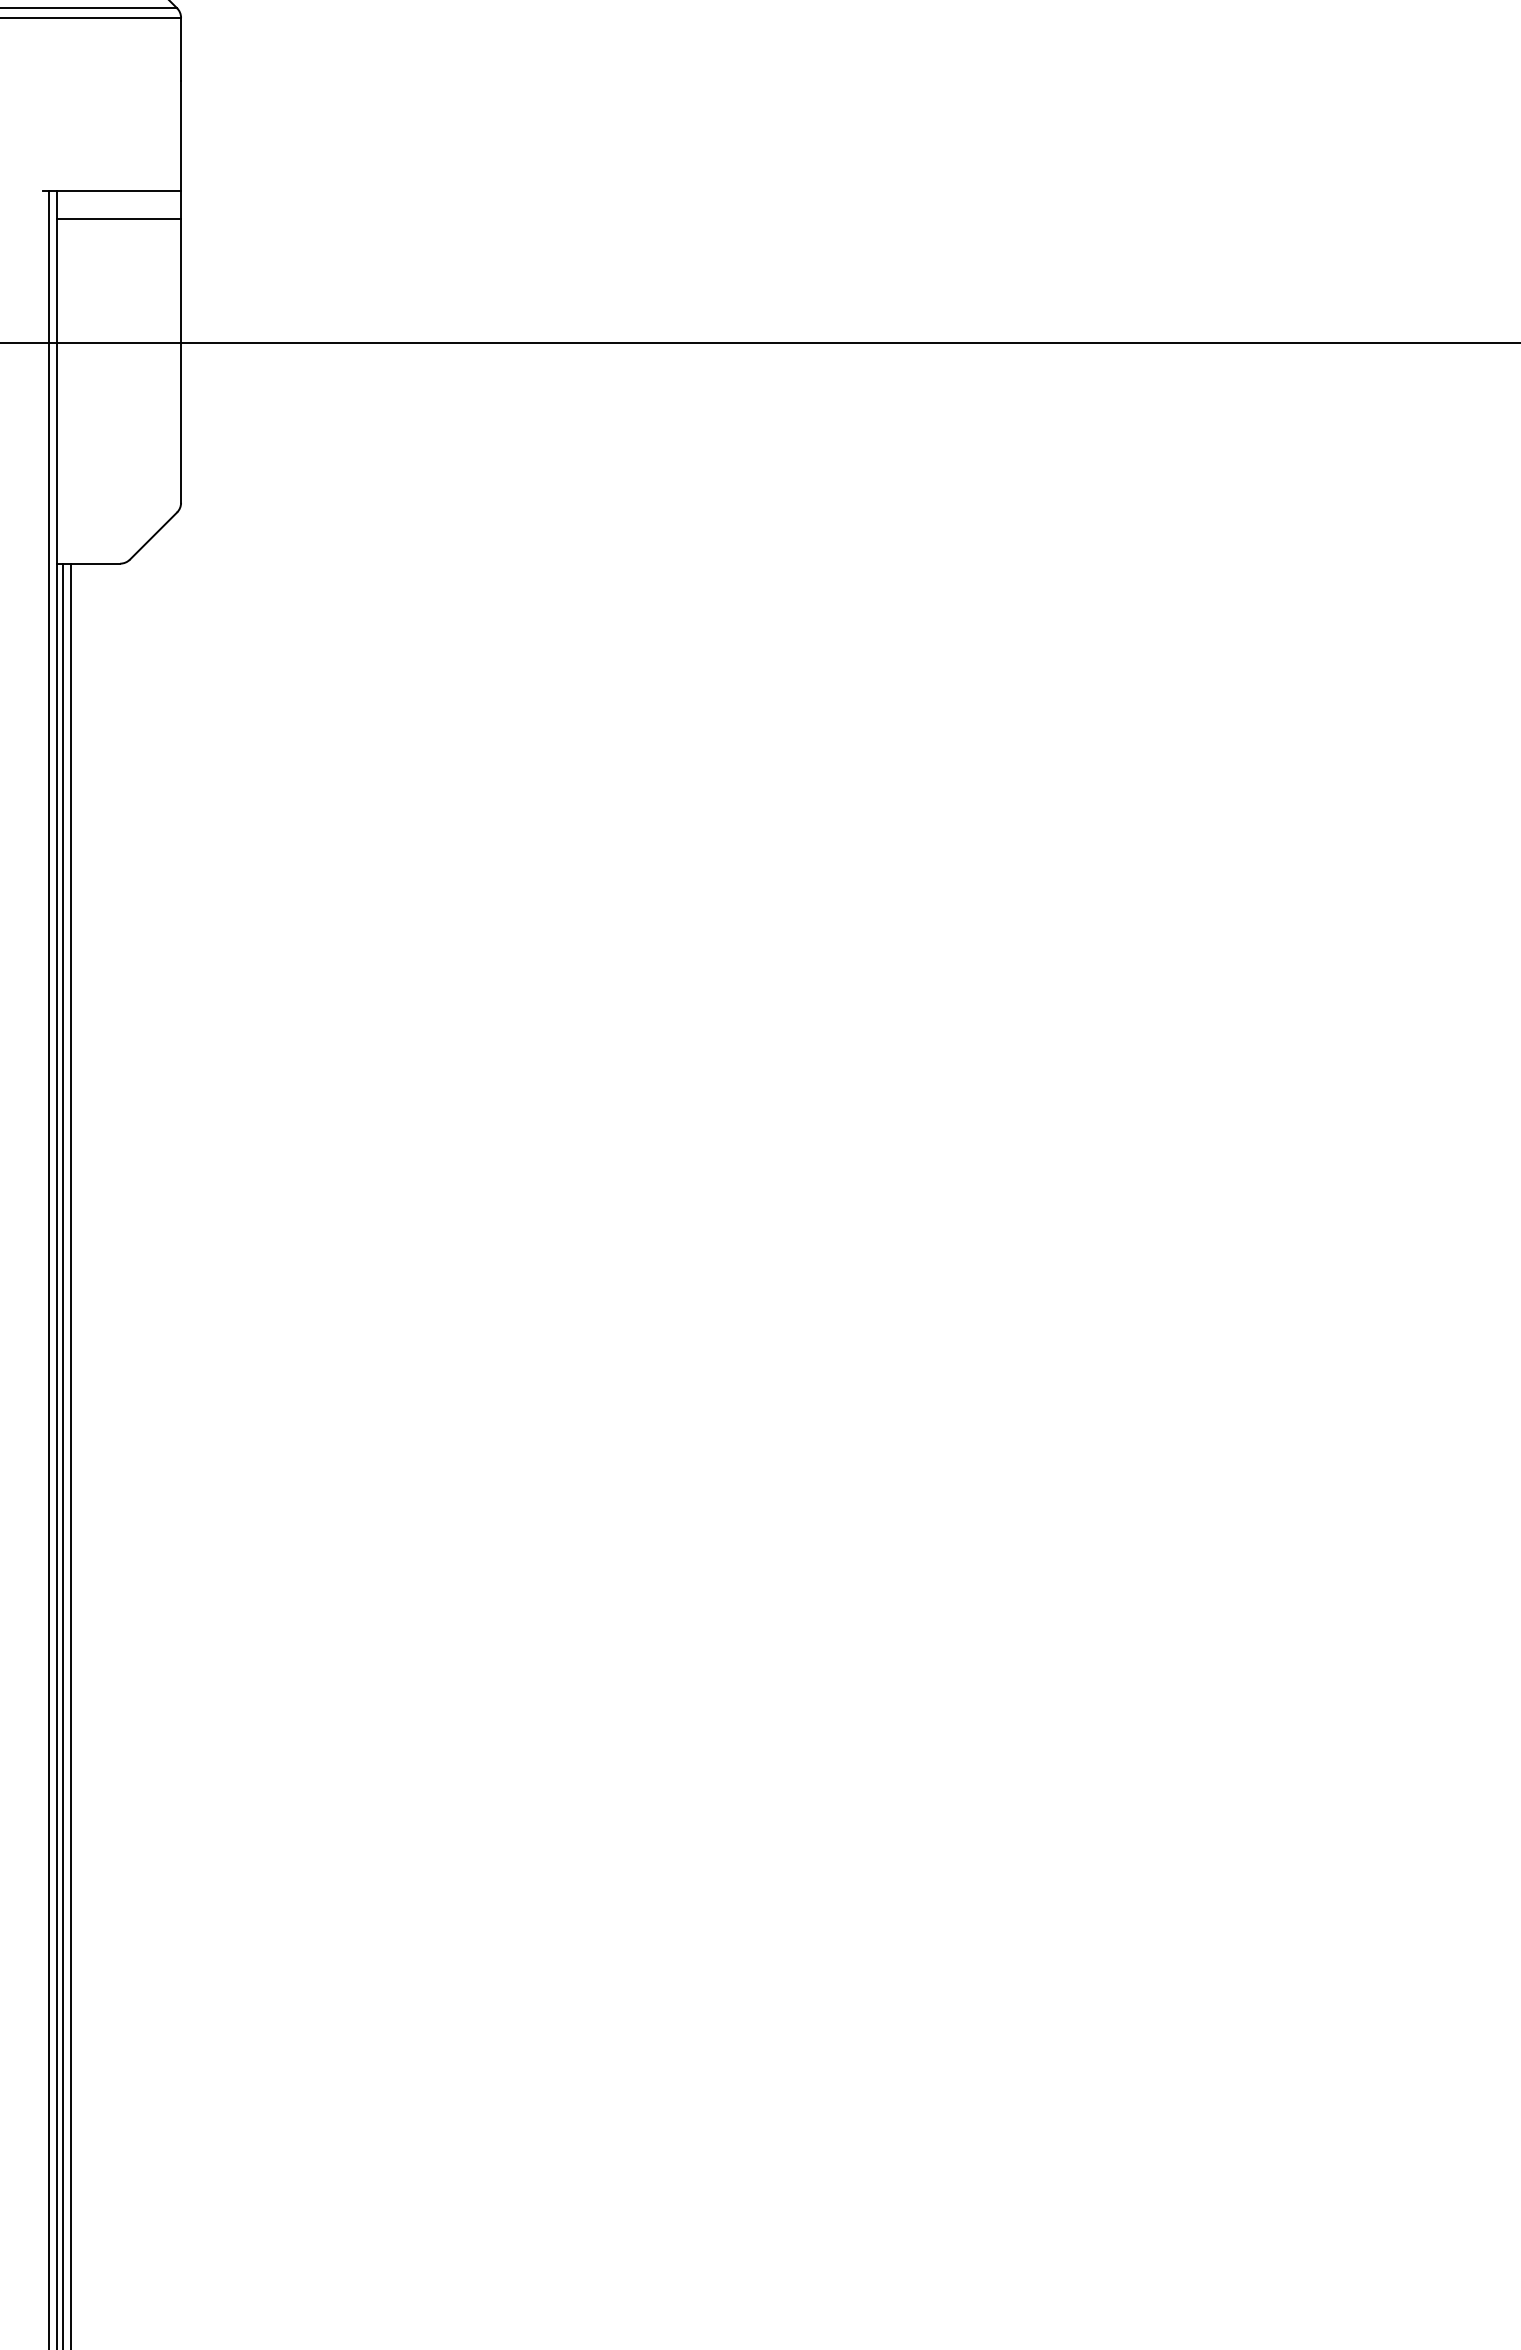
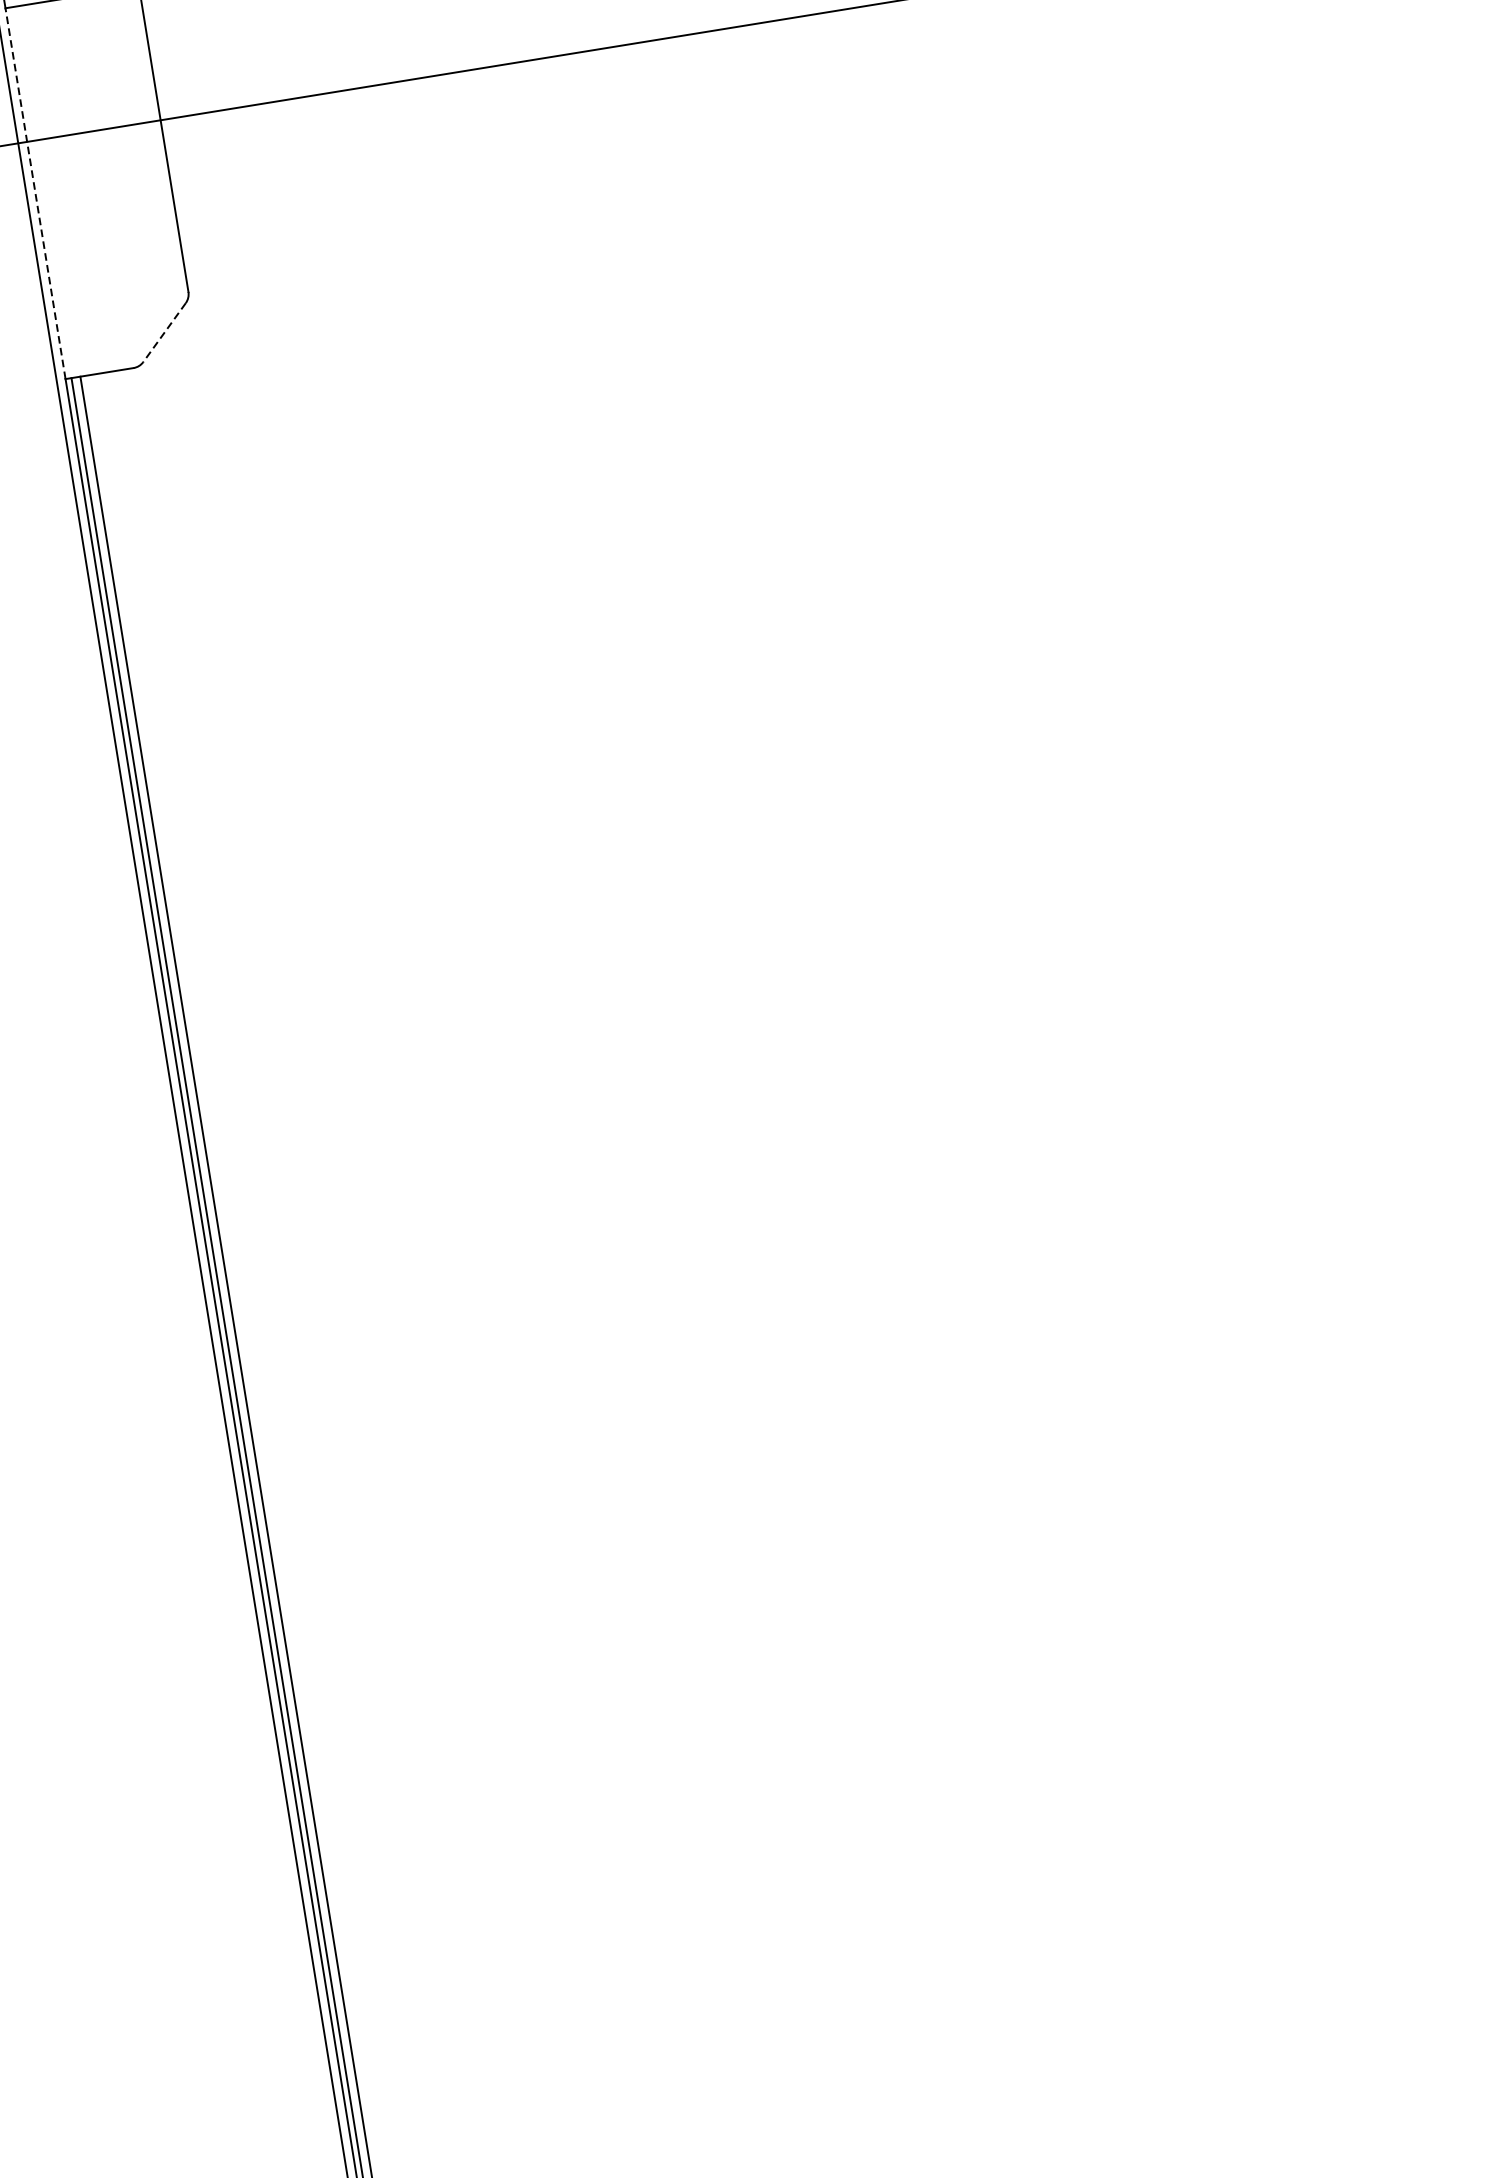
line: (57, 390) -> (35, 192), solid -> dashed
line: (153, 536) -> (164, 333), solid -> dashed

